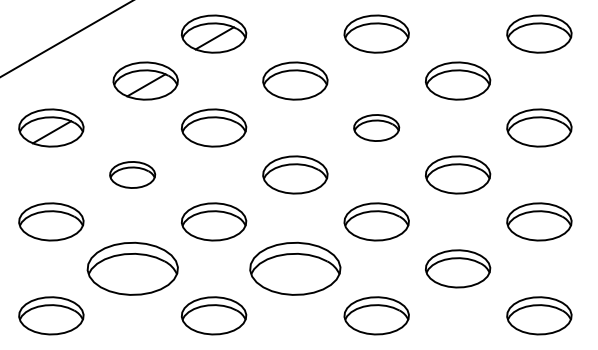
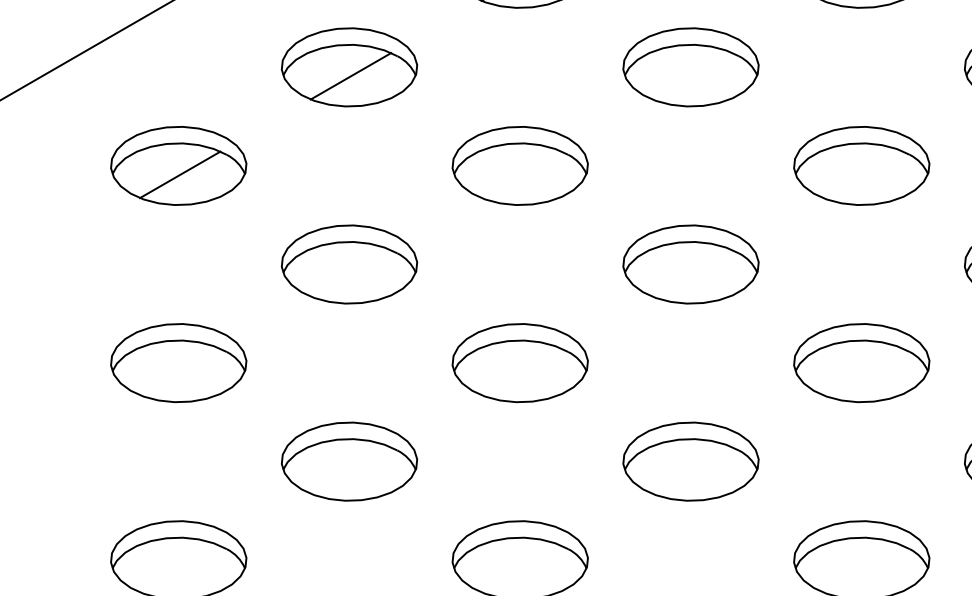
part: (145, 80) -> (349, 66), moved
part: (376, 127) -> (861, 164), size x1.43
part: (132, 174) -> (349, 263), size x1.43
part: (132, 268) -> (349, 460), size x0.71
part: (295, 268) -> (691, 460), size x0.71

